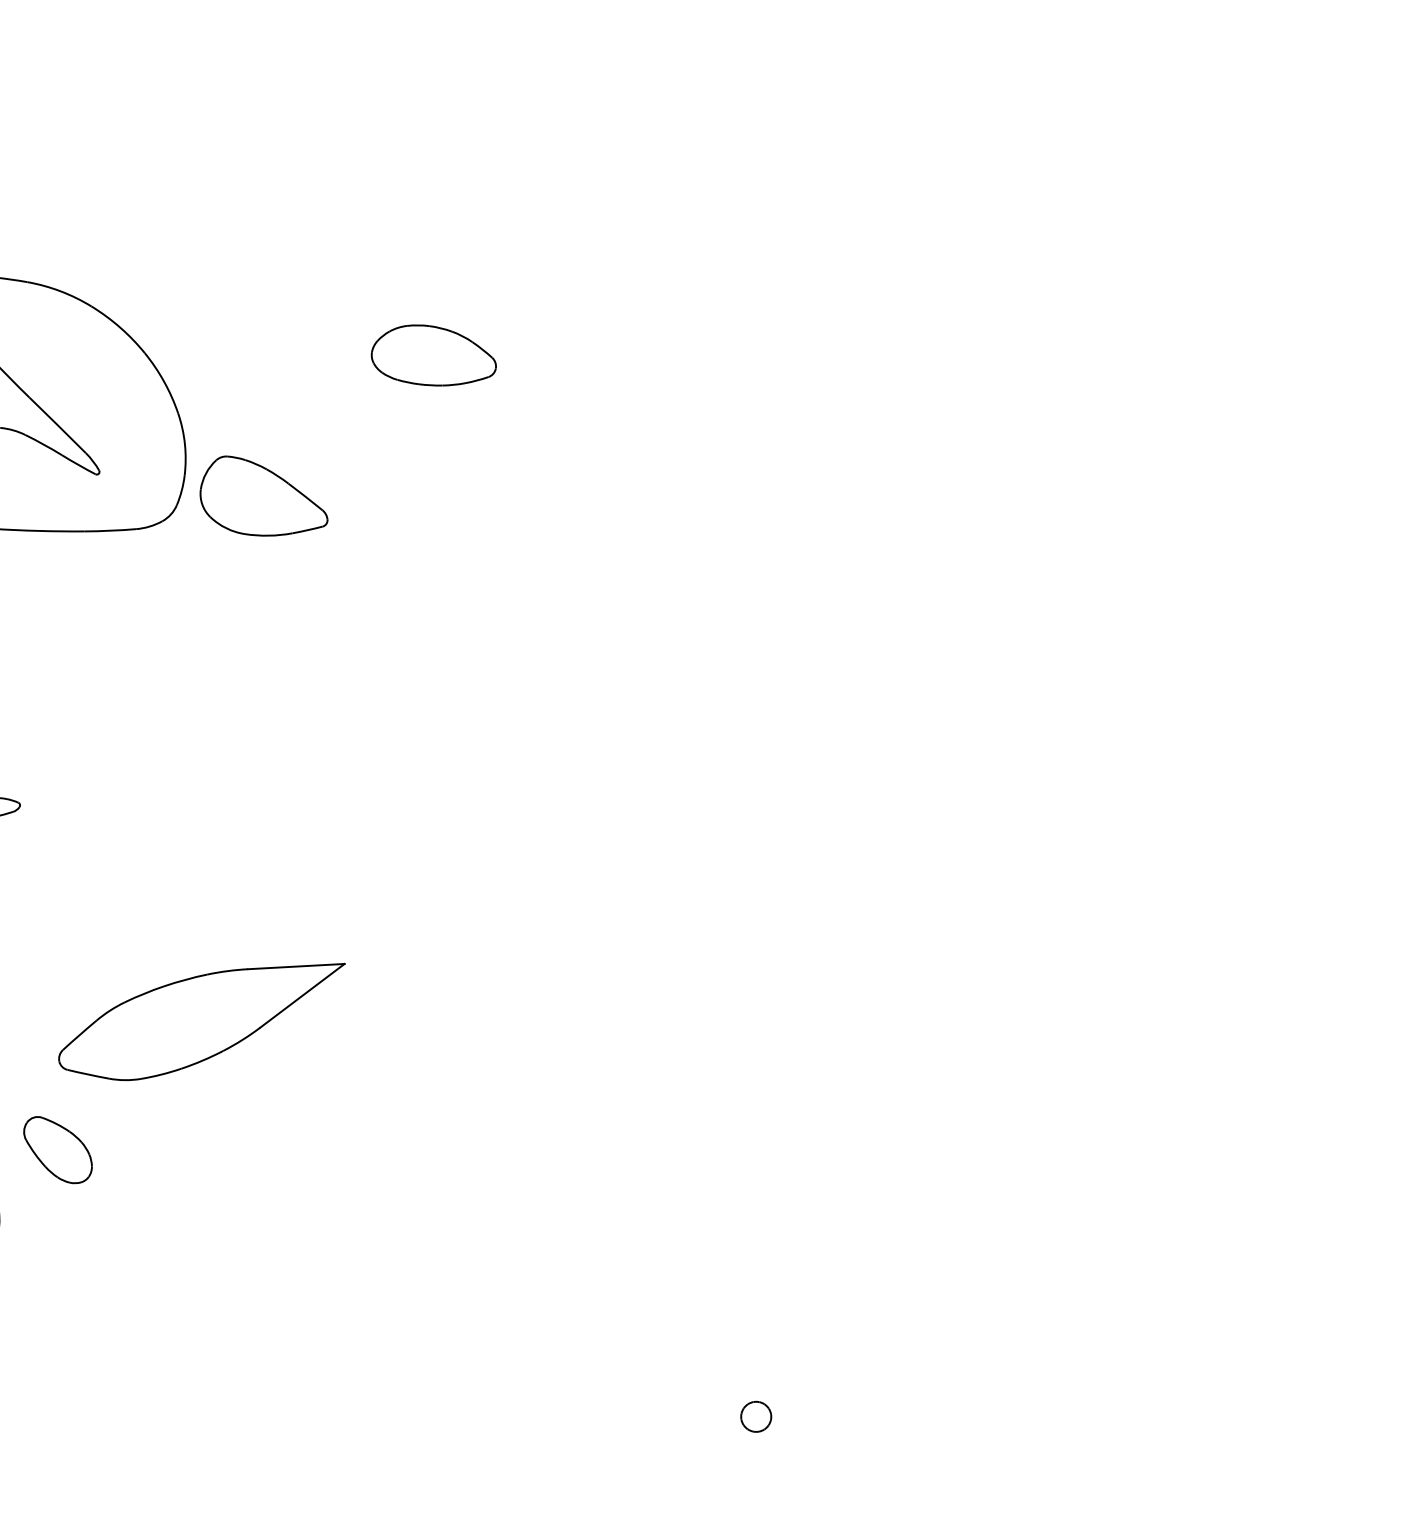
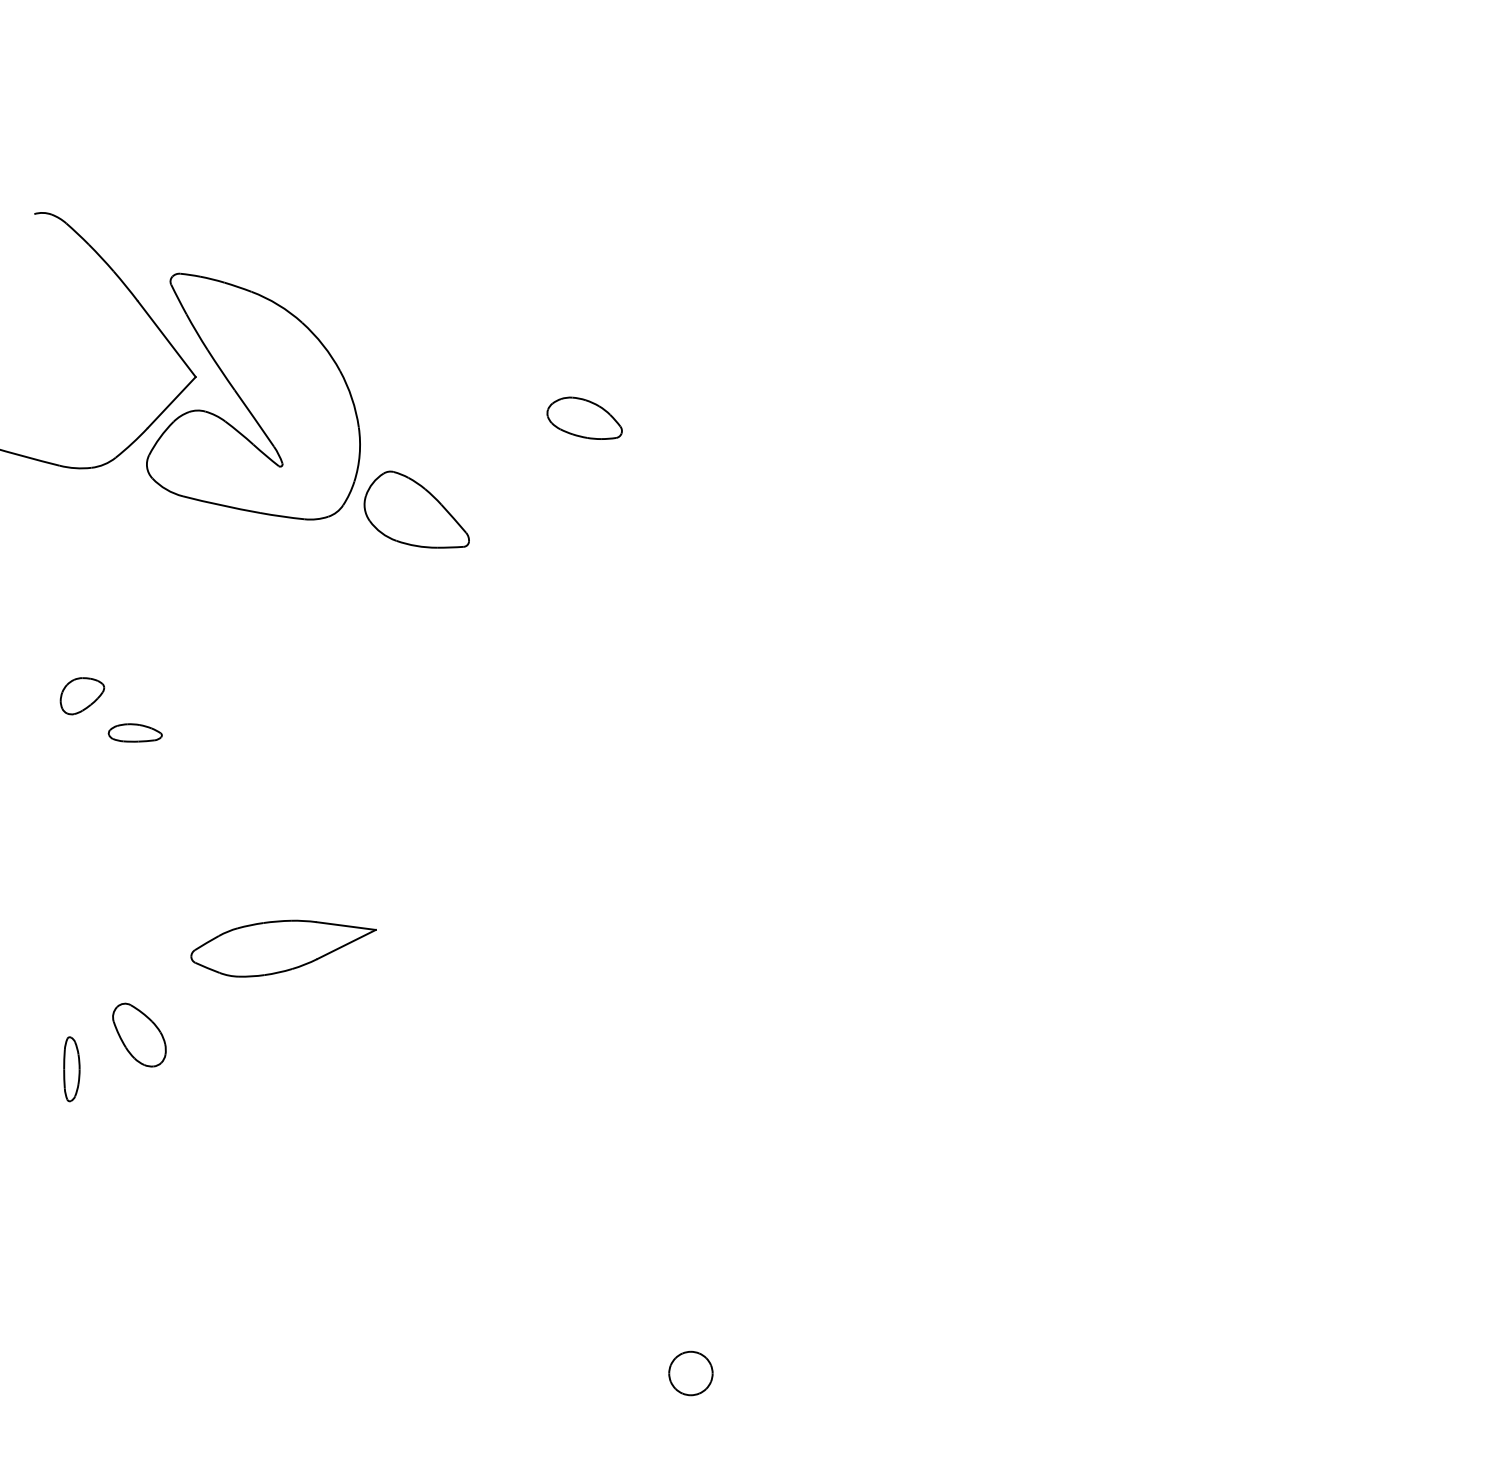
part: (432, 354) -> (584, 417), size x0.71
part: (203, 1020) -> (283, 948), size x0.71
part: (755, 1416) -> (690, 1373), size x1.67

